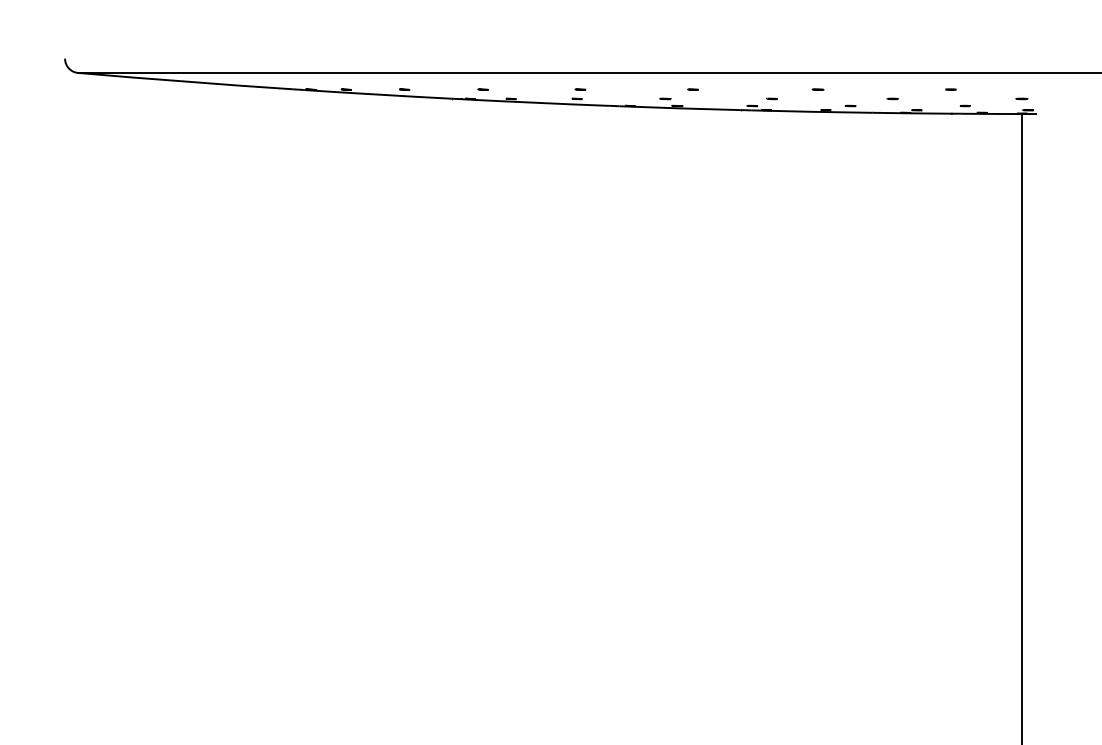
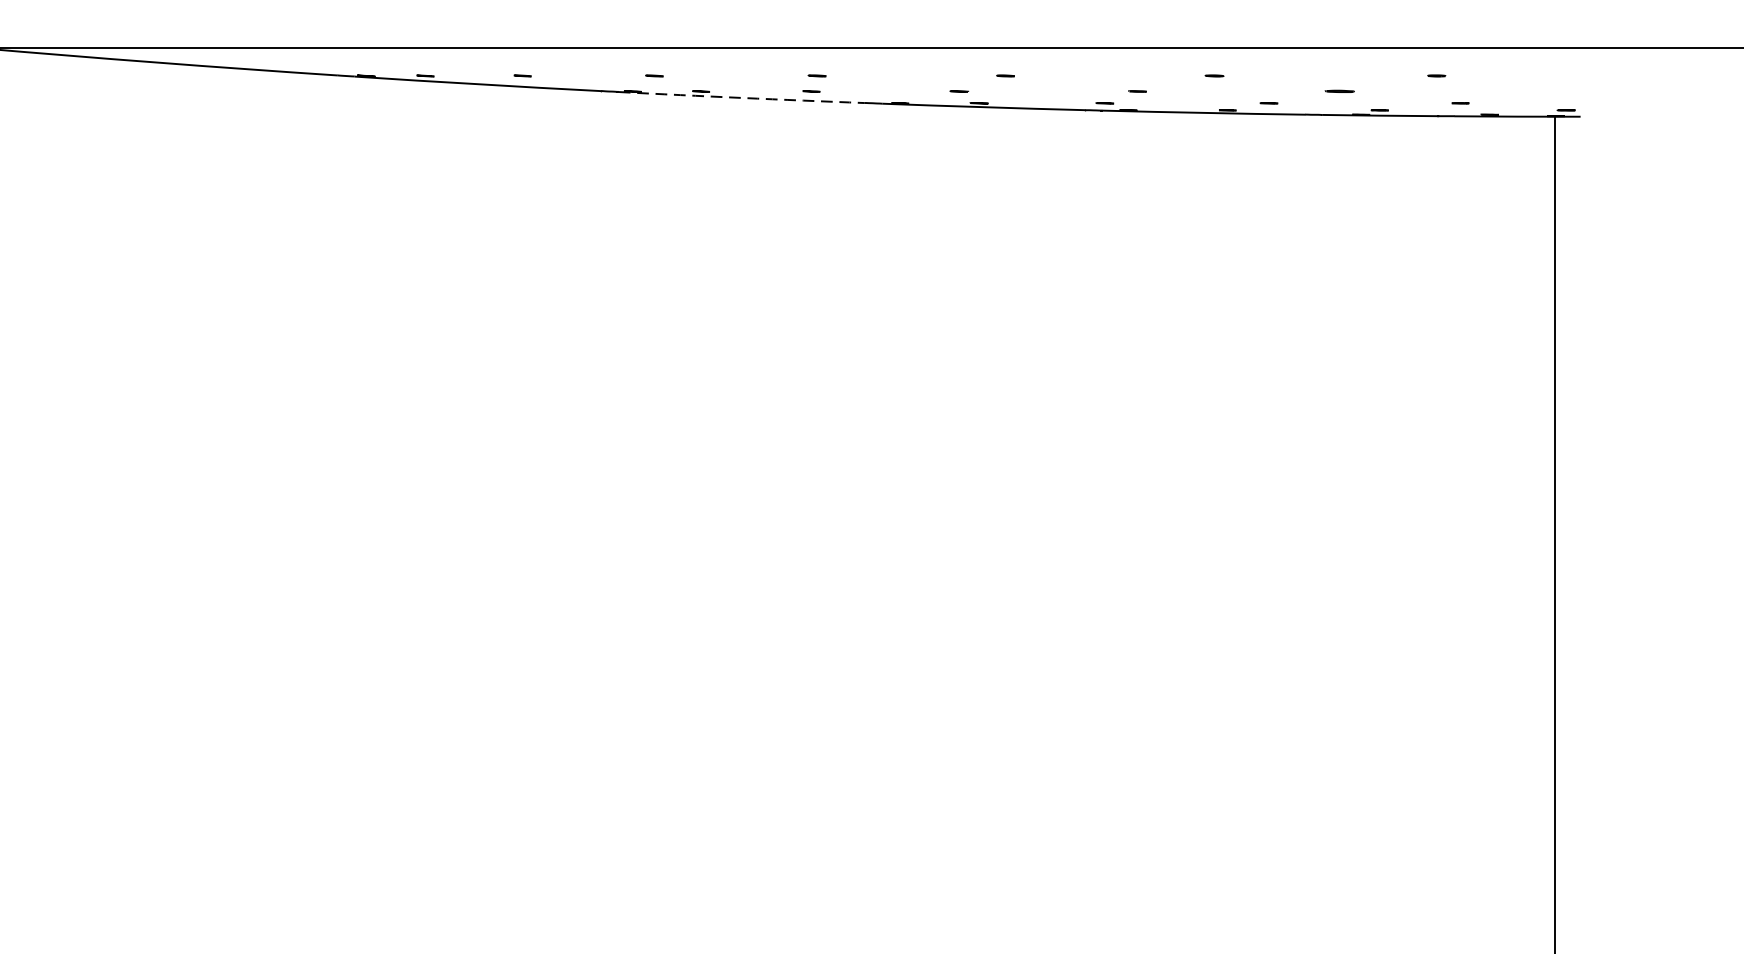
part: (892, 98) -> (1338, 90), size x1.6
part: (1021, 98) -> (1554, 90), removed
arc: (535, 102) -> (741, 97), solid -> dashed

